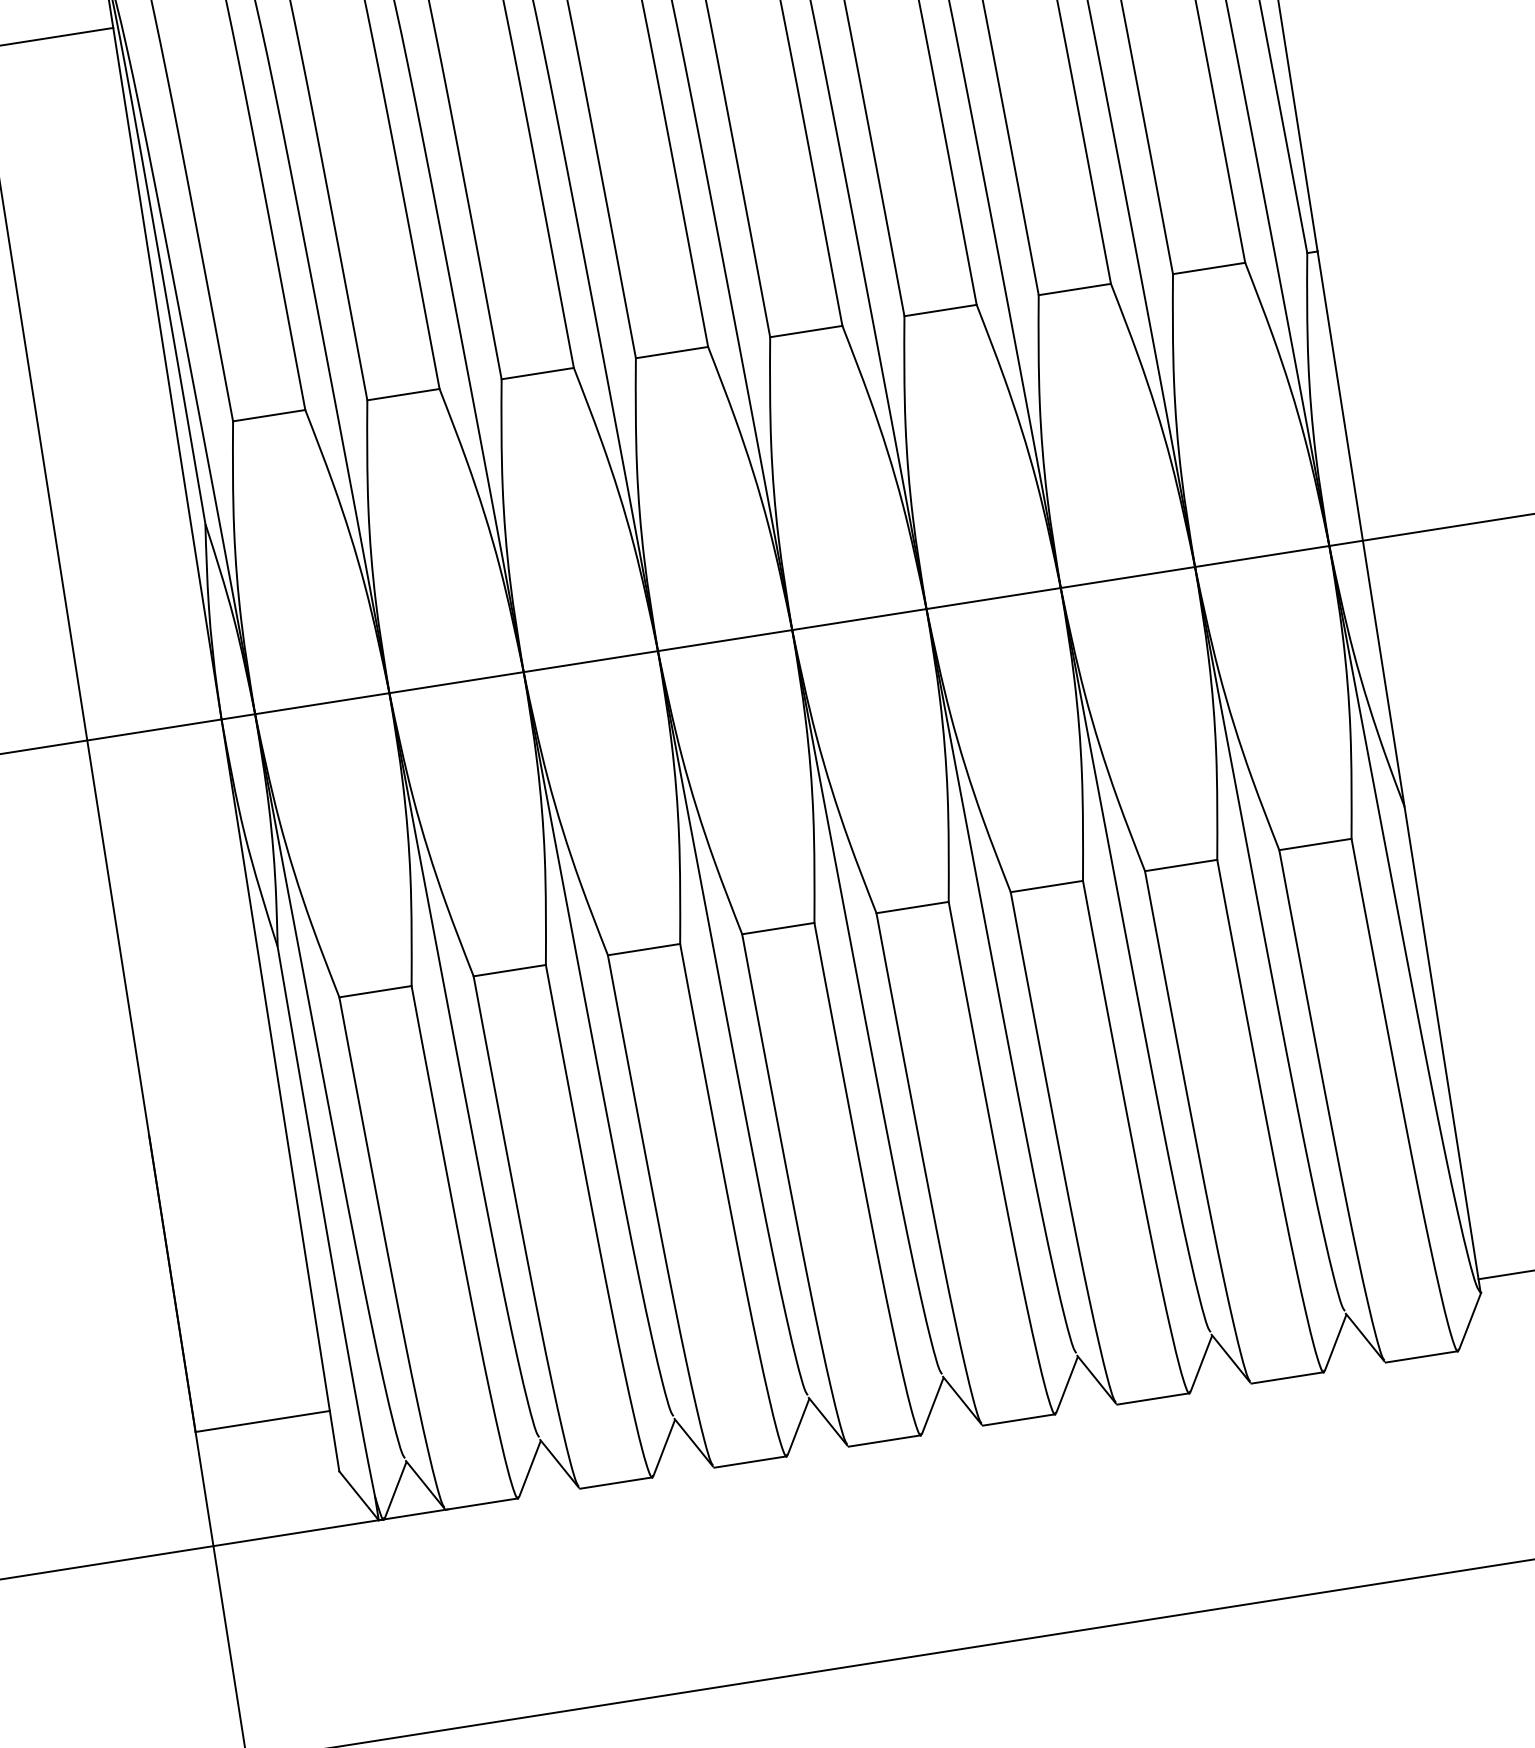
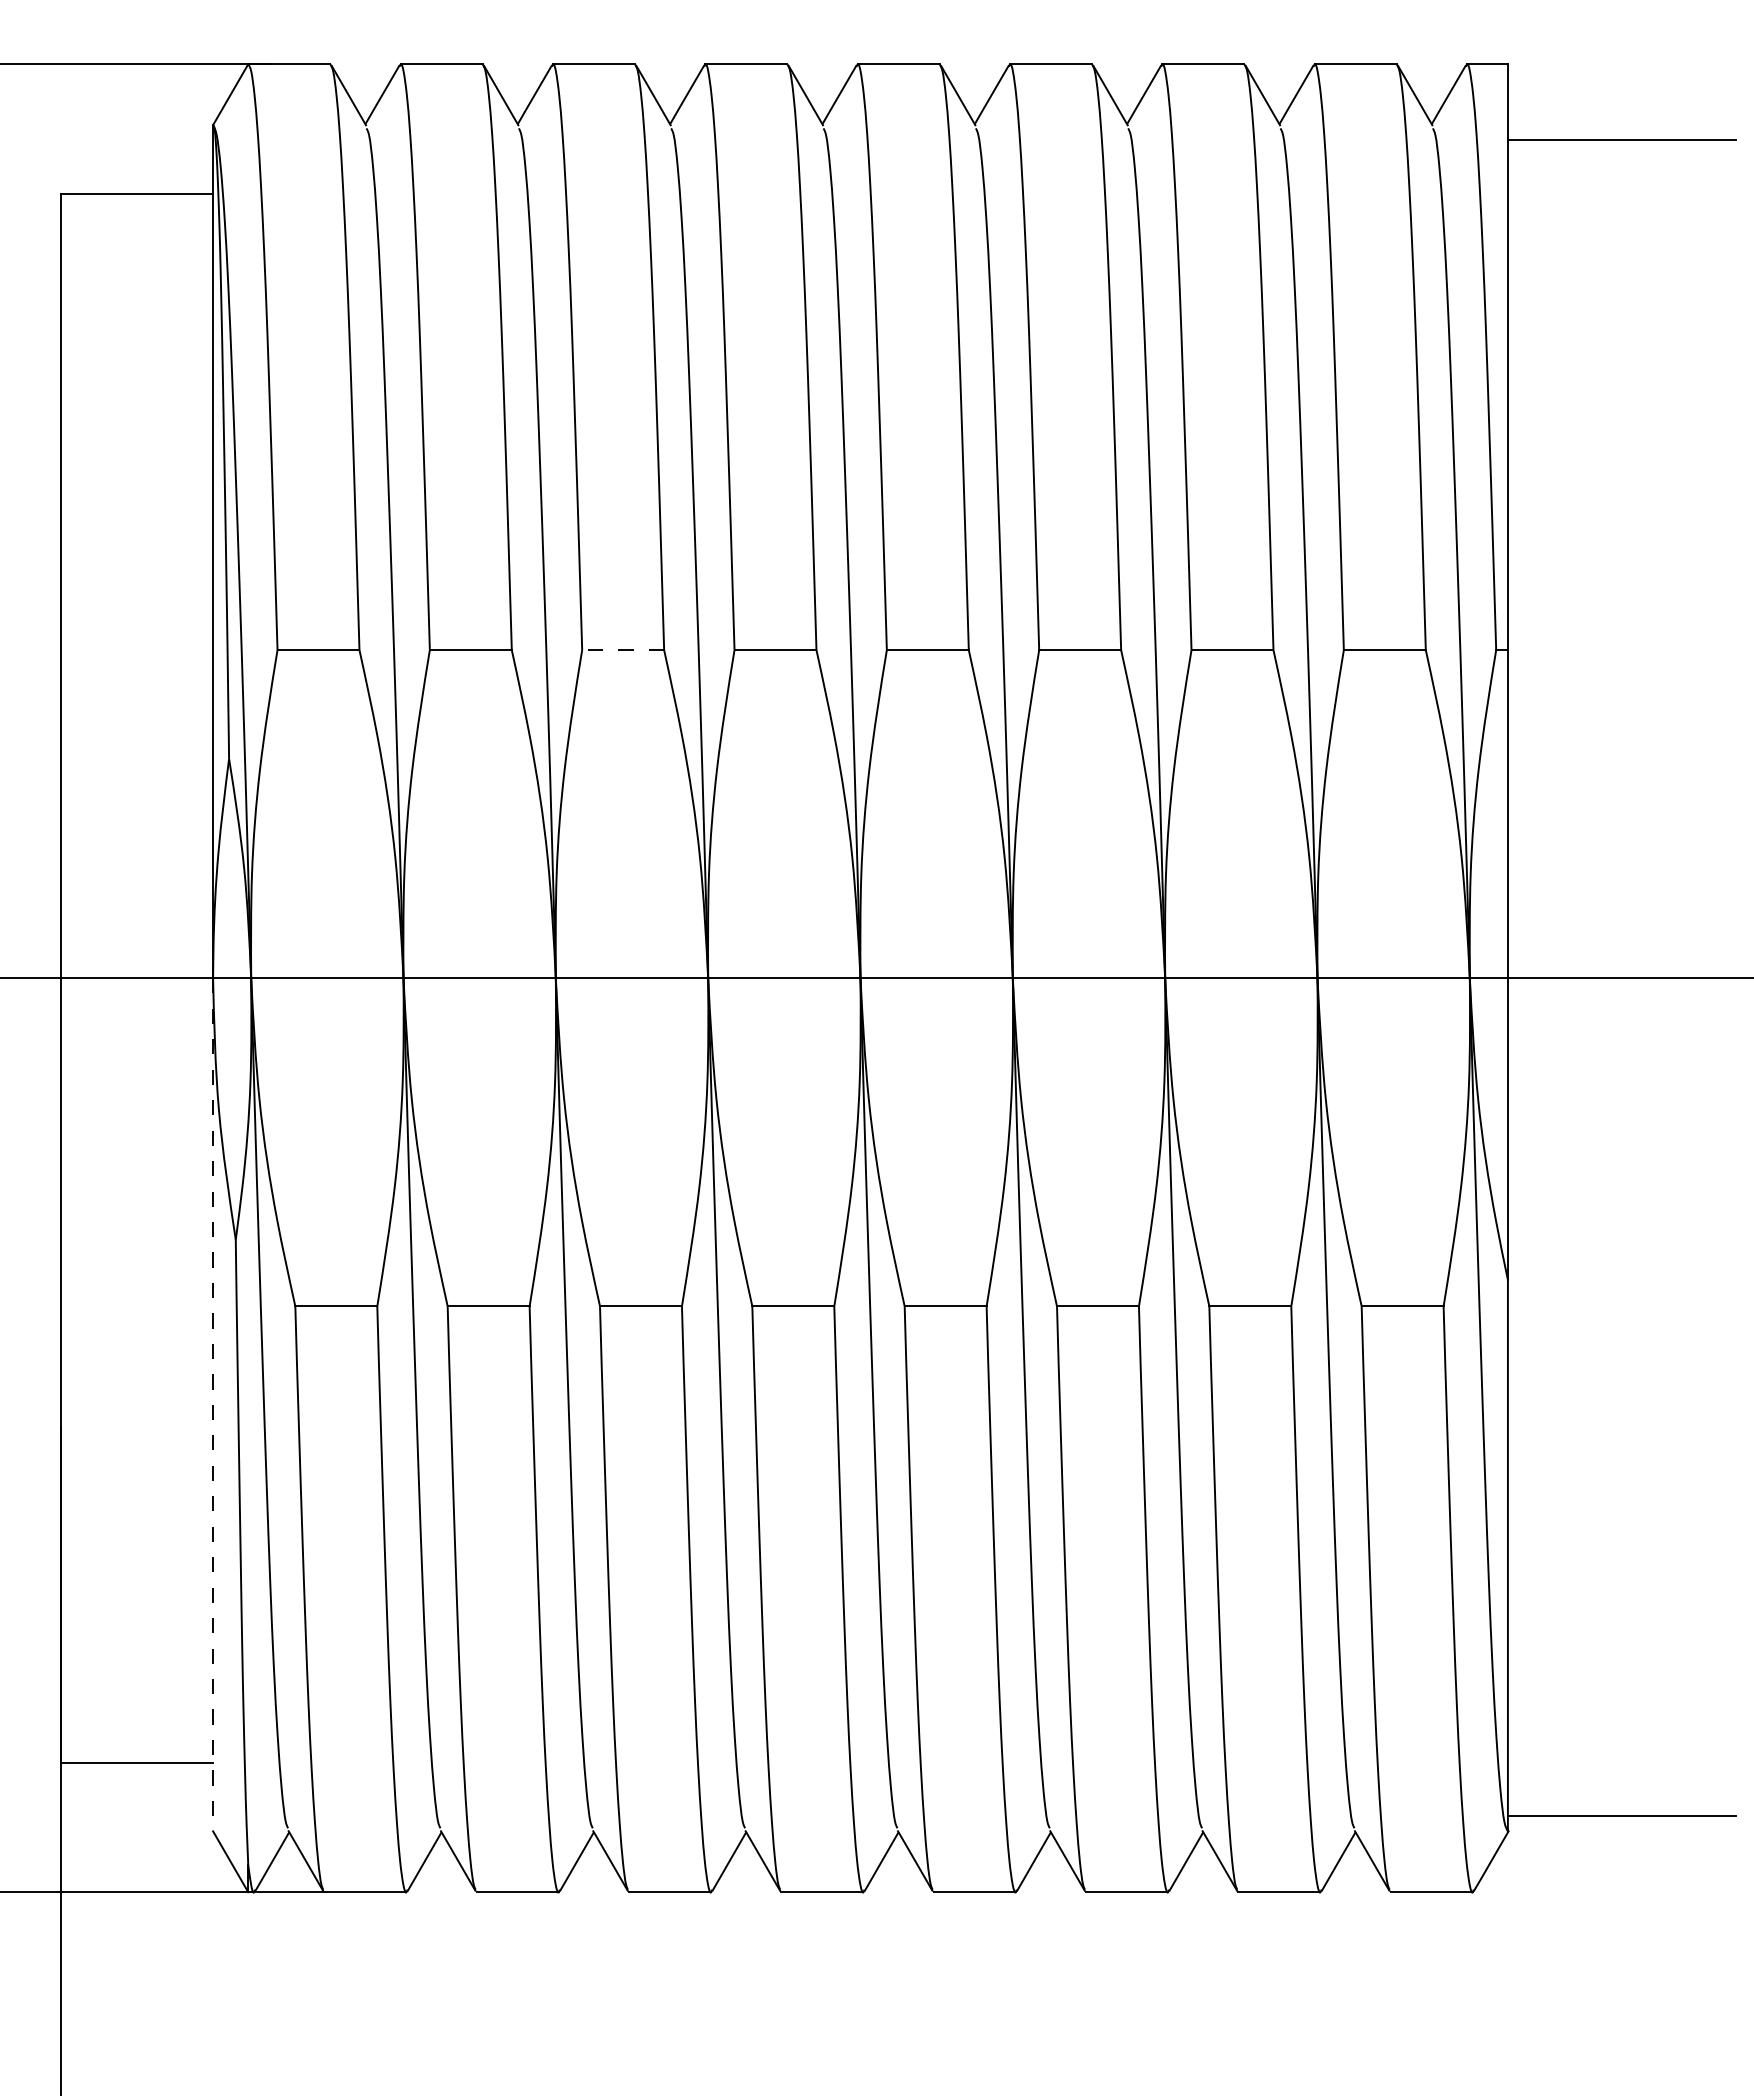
line: (538, 373) -> (623, 650), solid -> dashed
line: (280, 1095) -> (213, 1404), solid -> dashed

